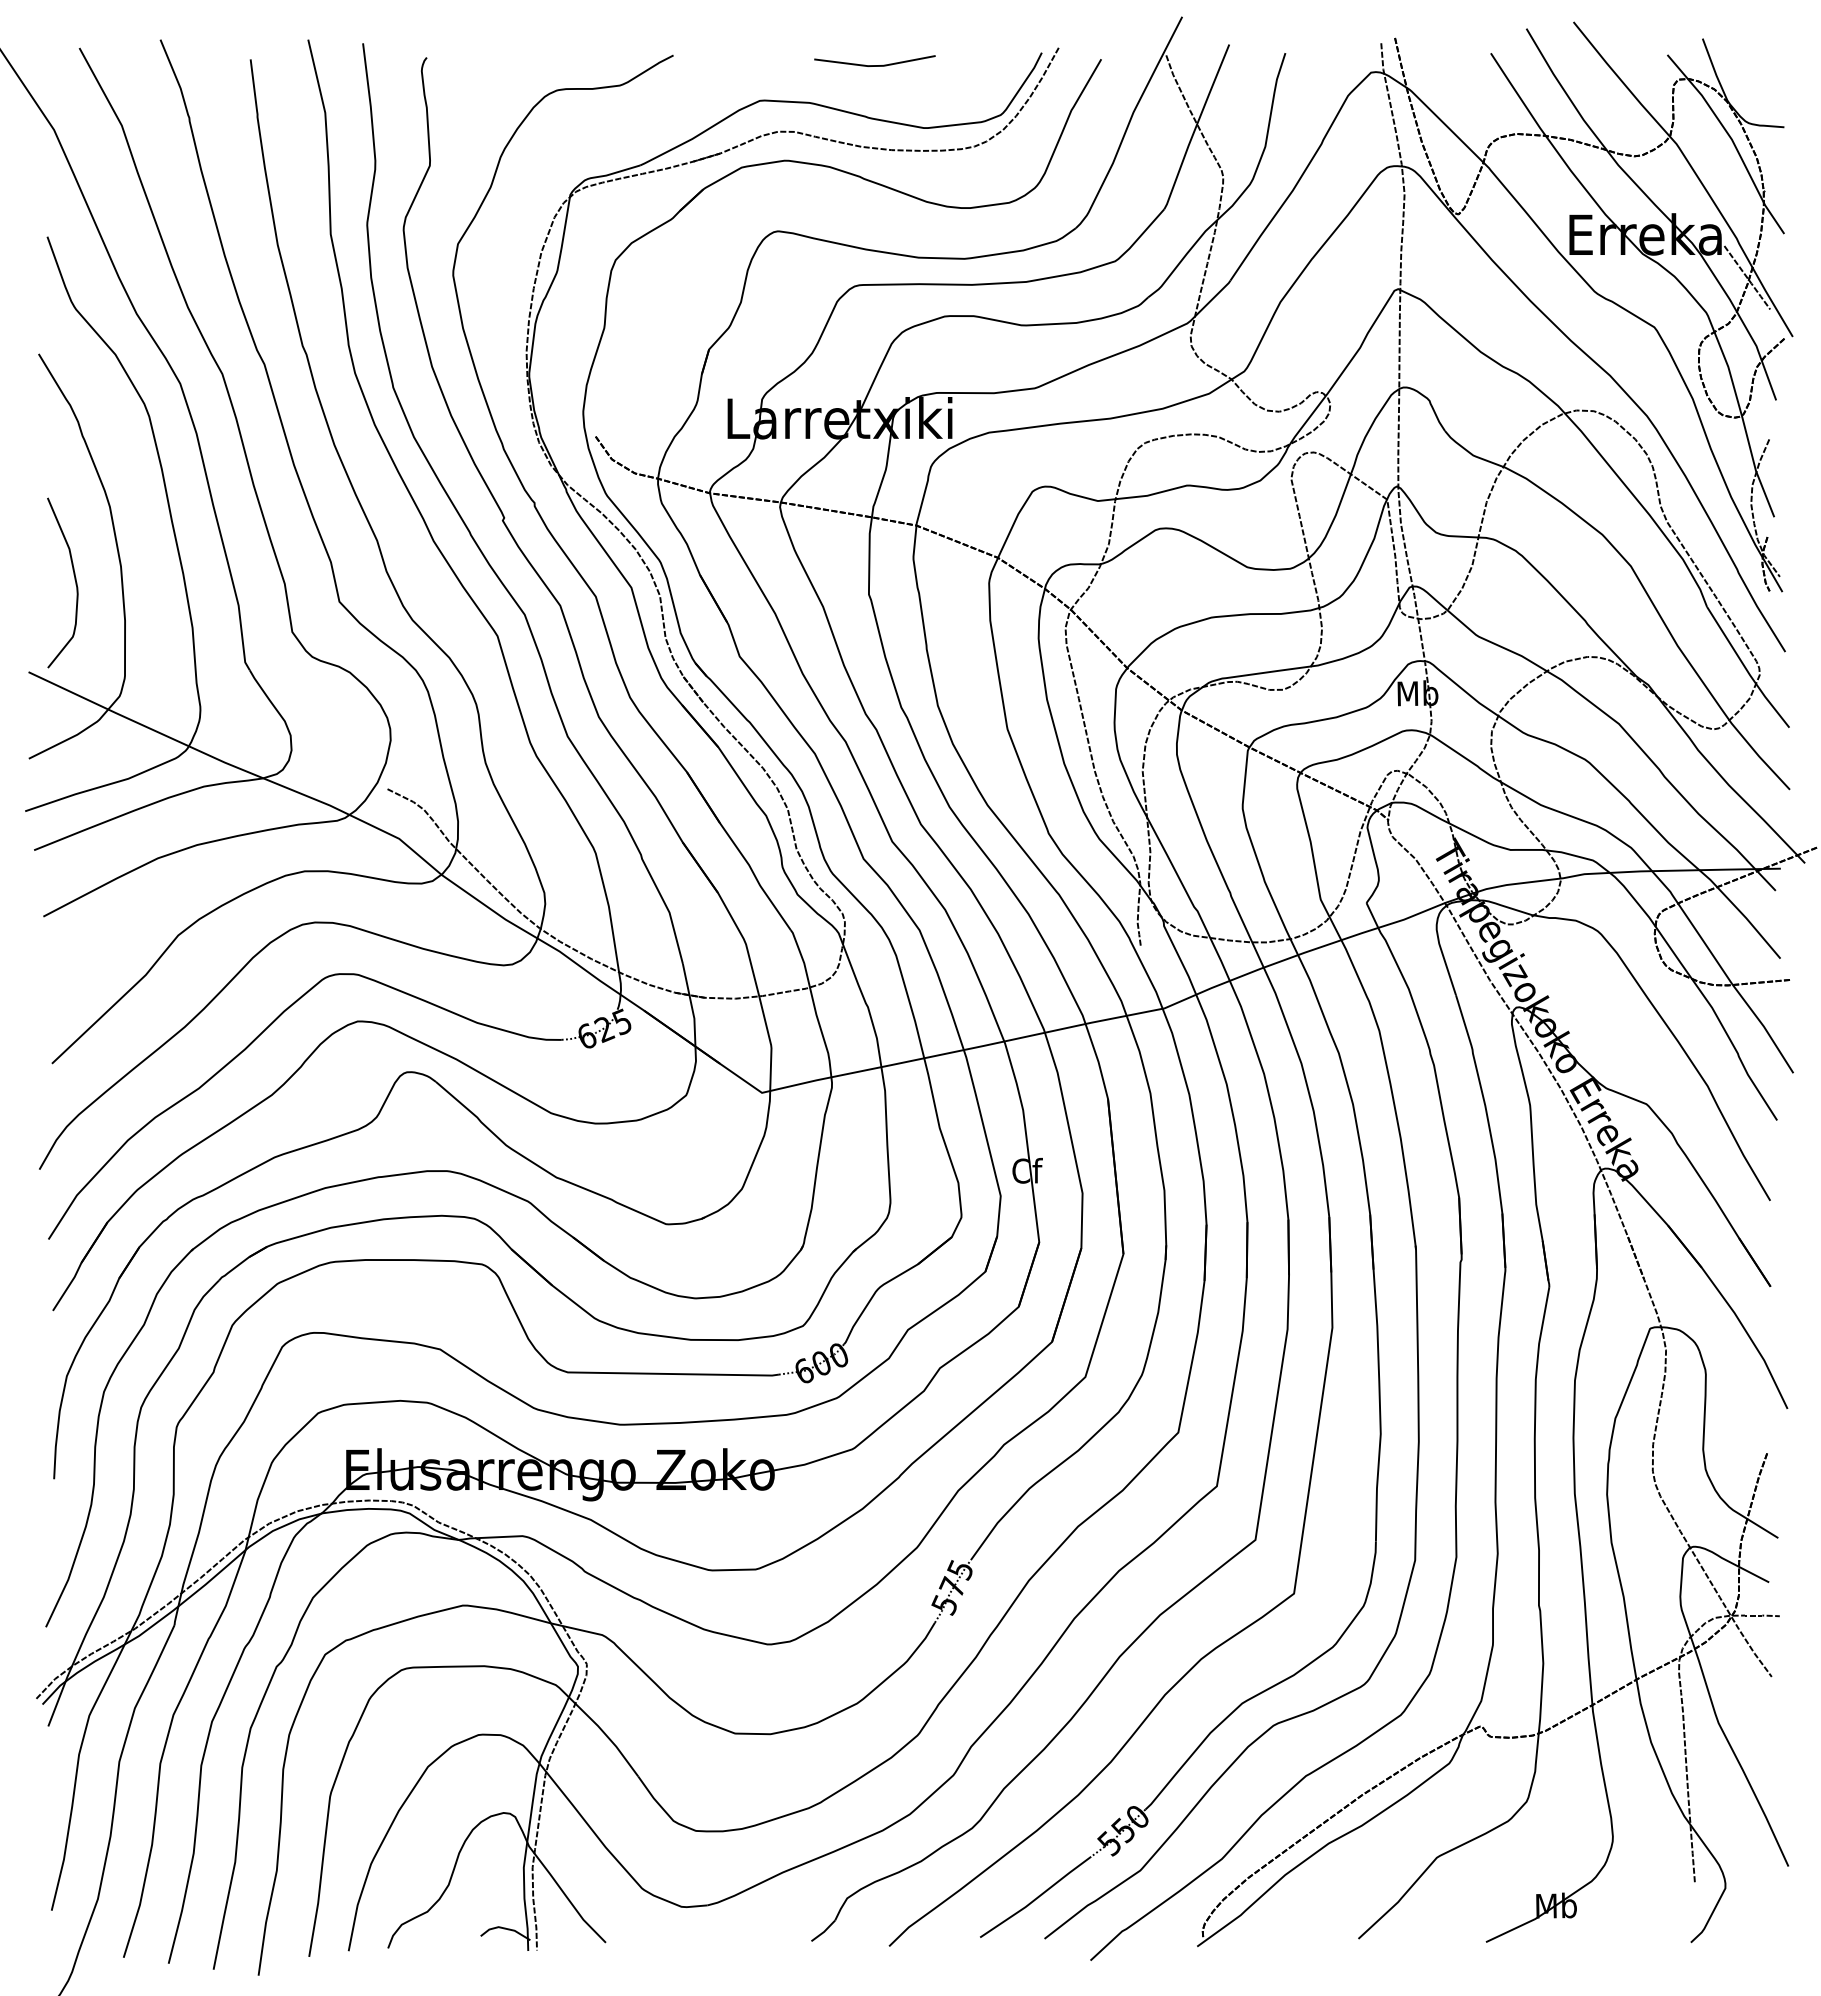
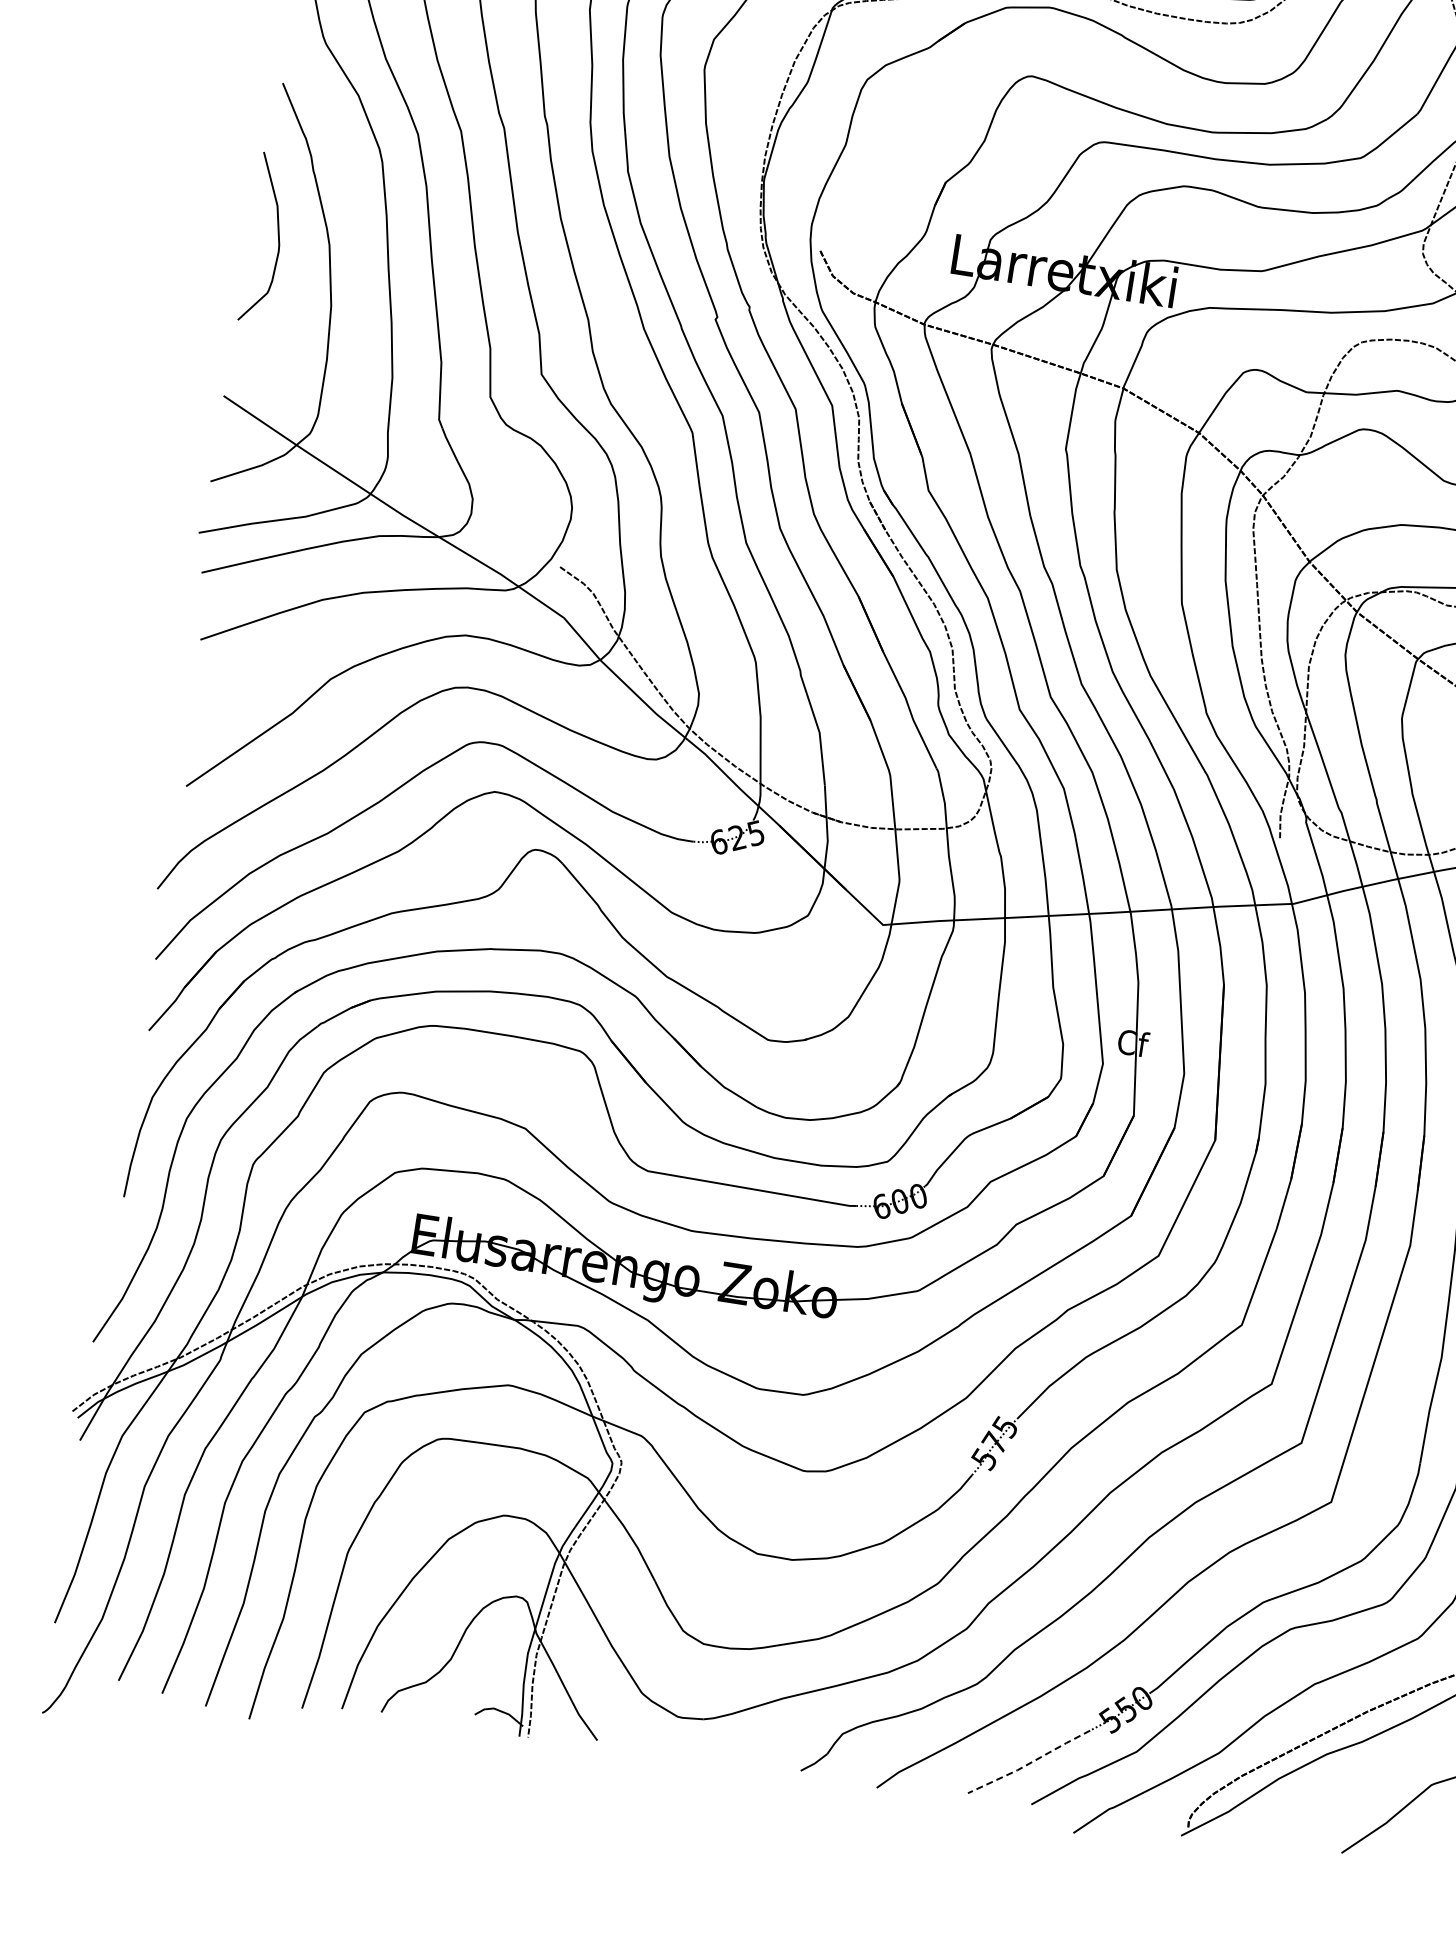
curve: (74, 580) -> (277, 237), moved
line: (1036, 1898) -> (1029, 1763), solid -> dashed

